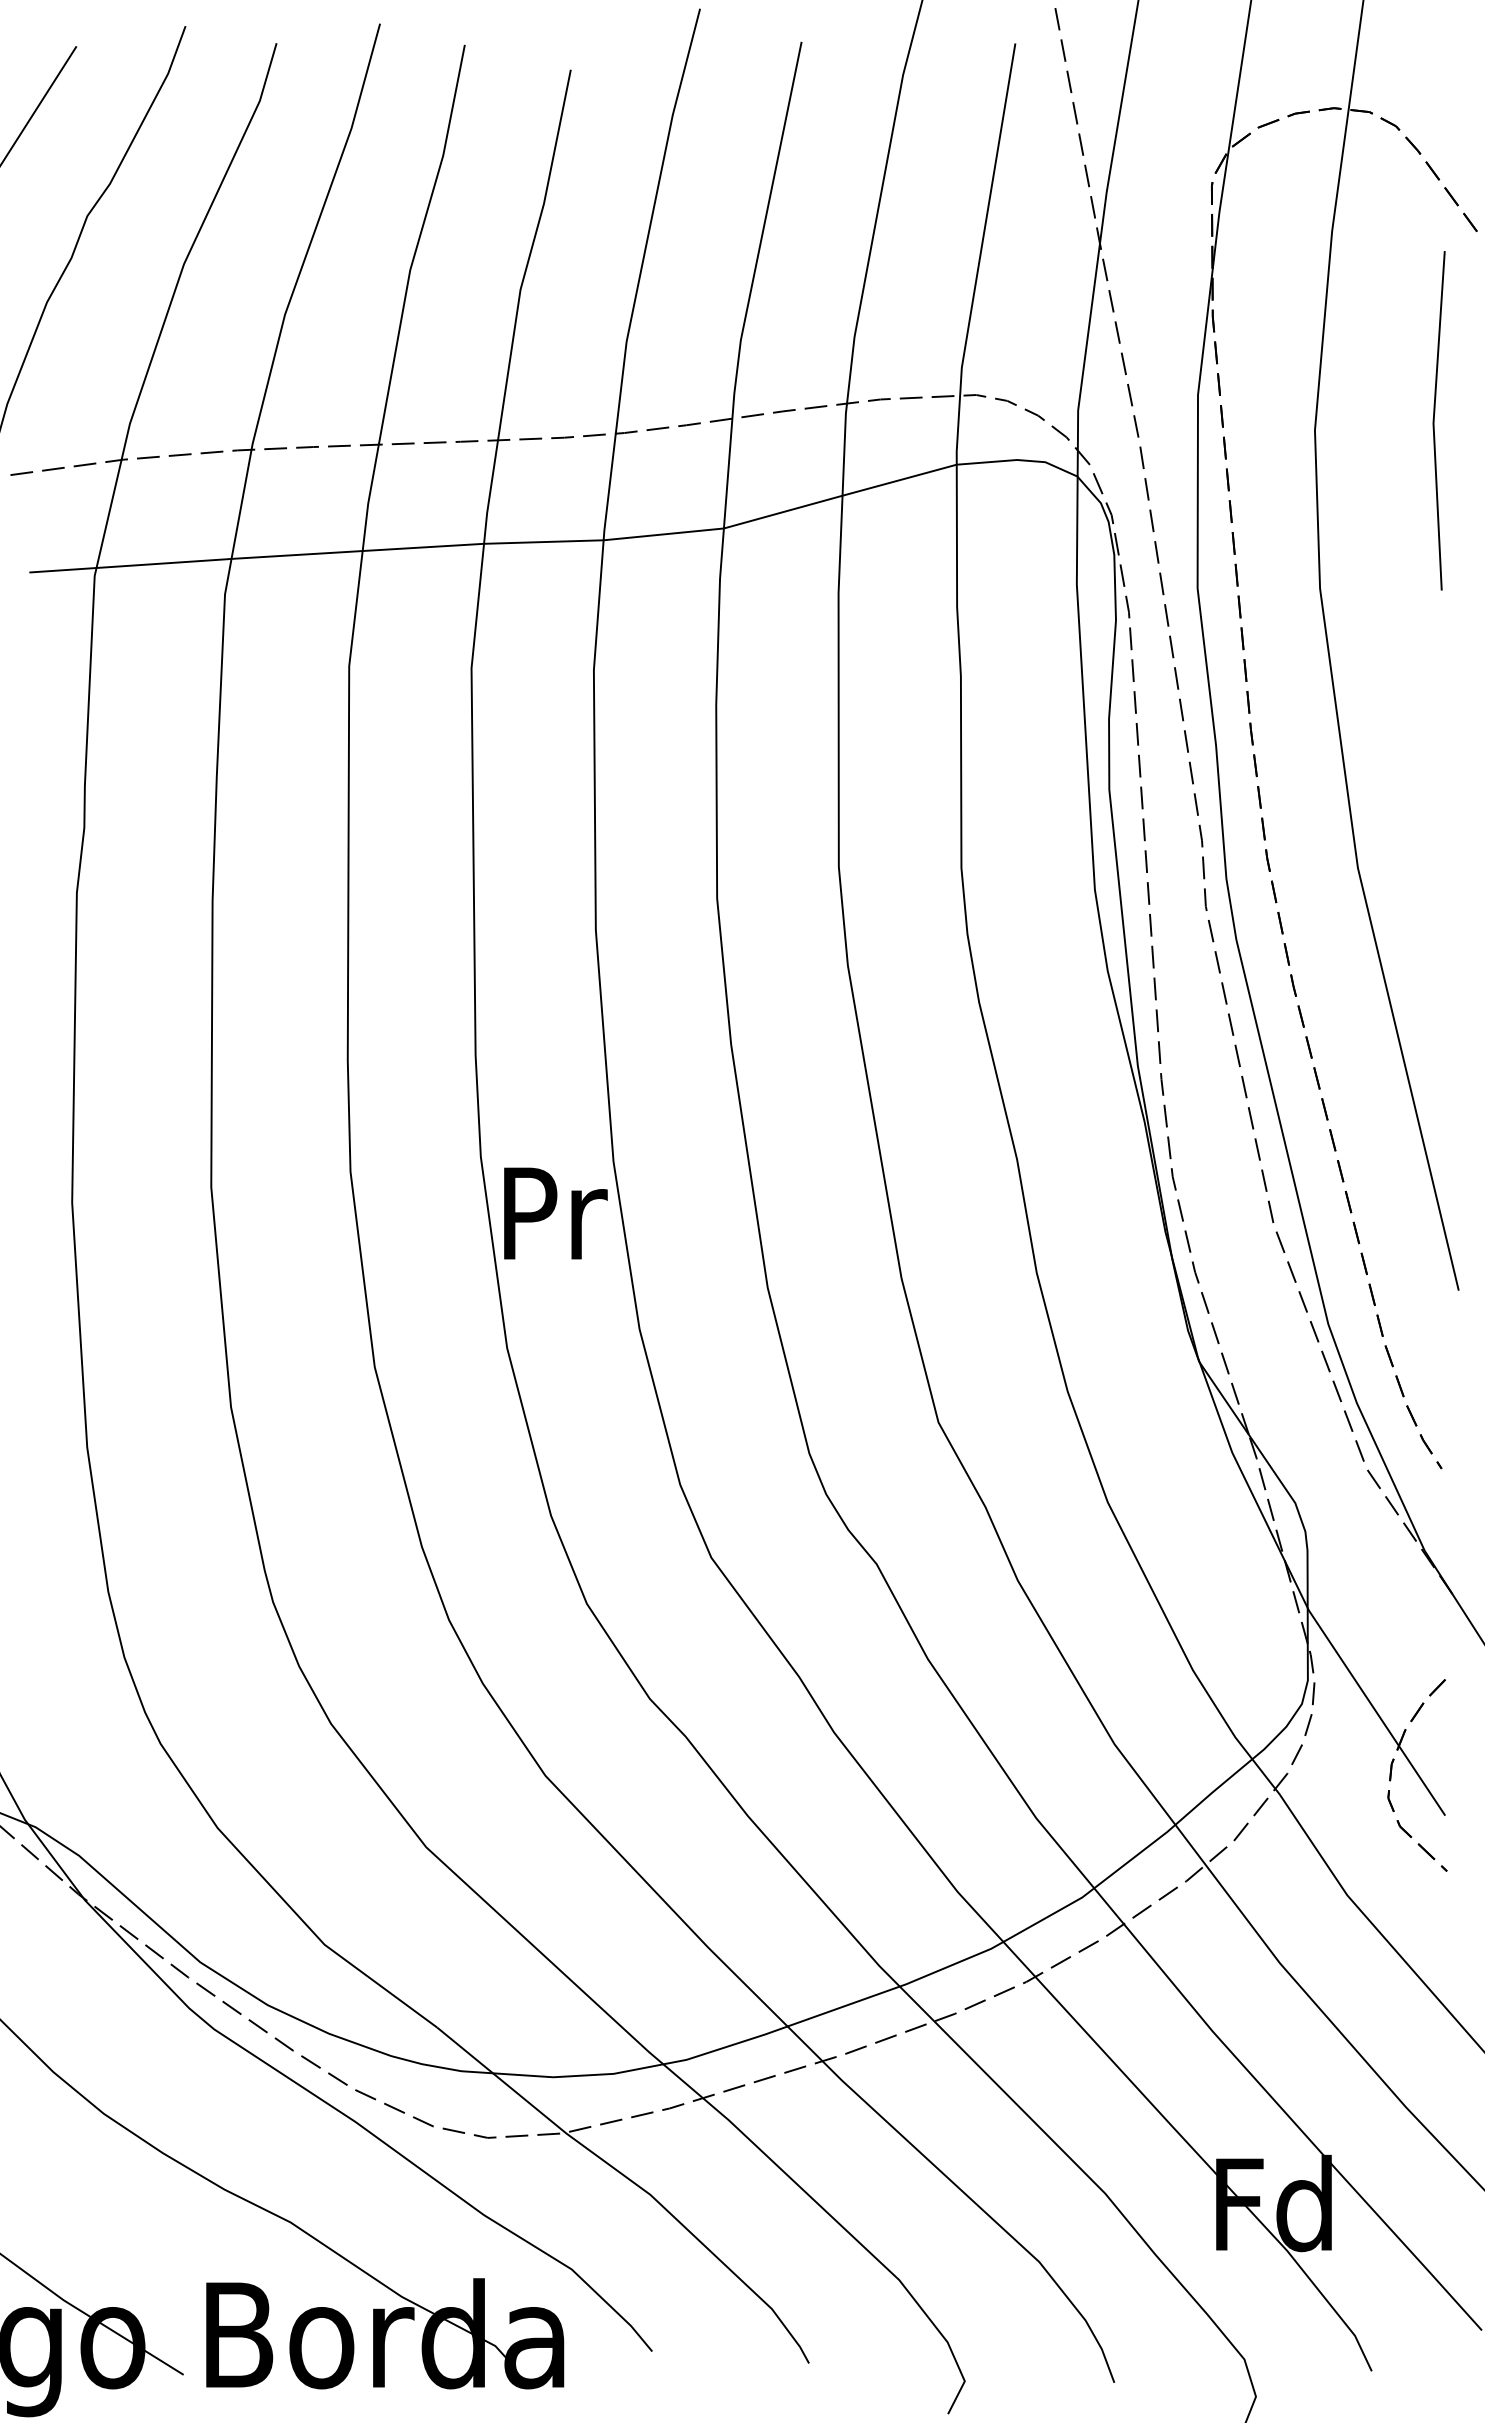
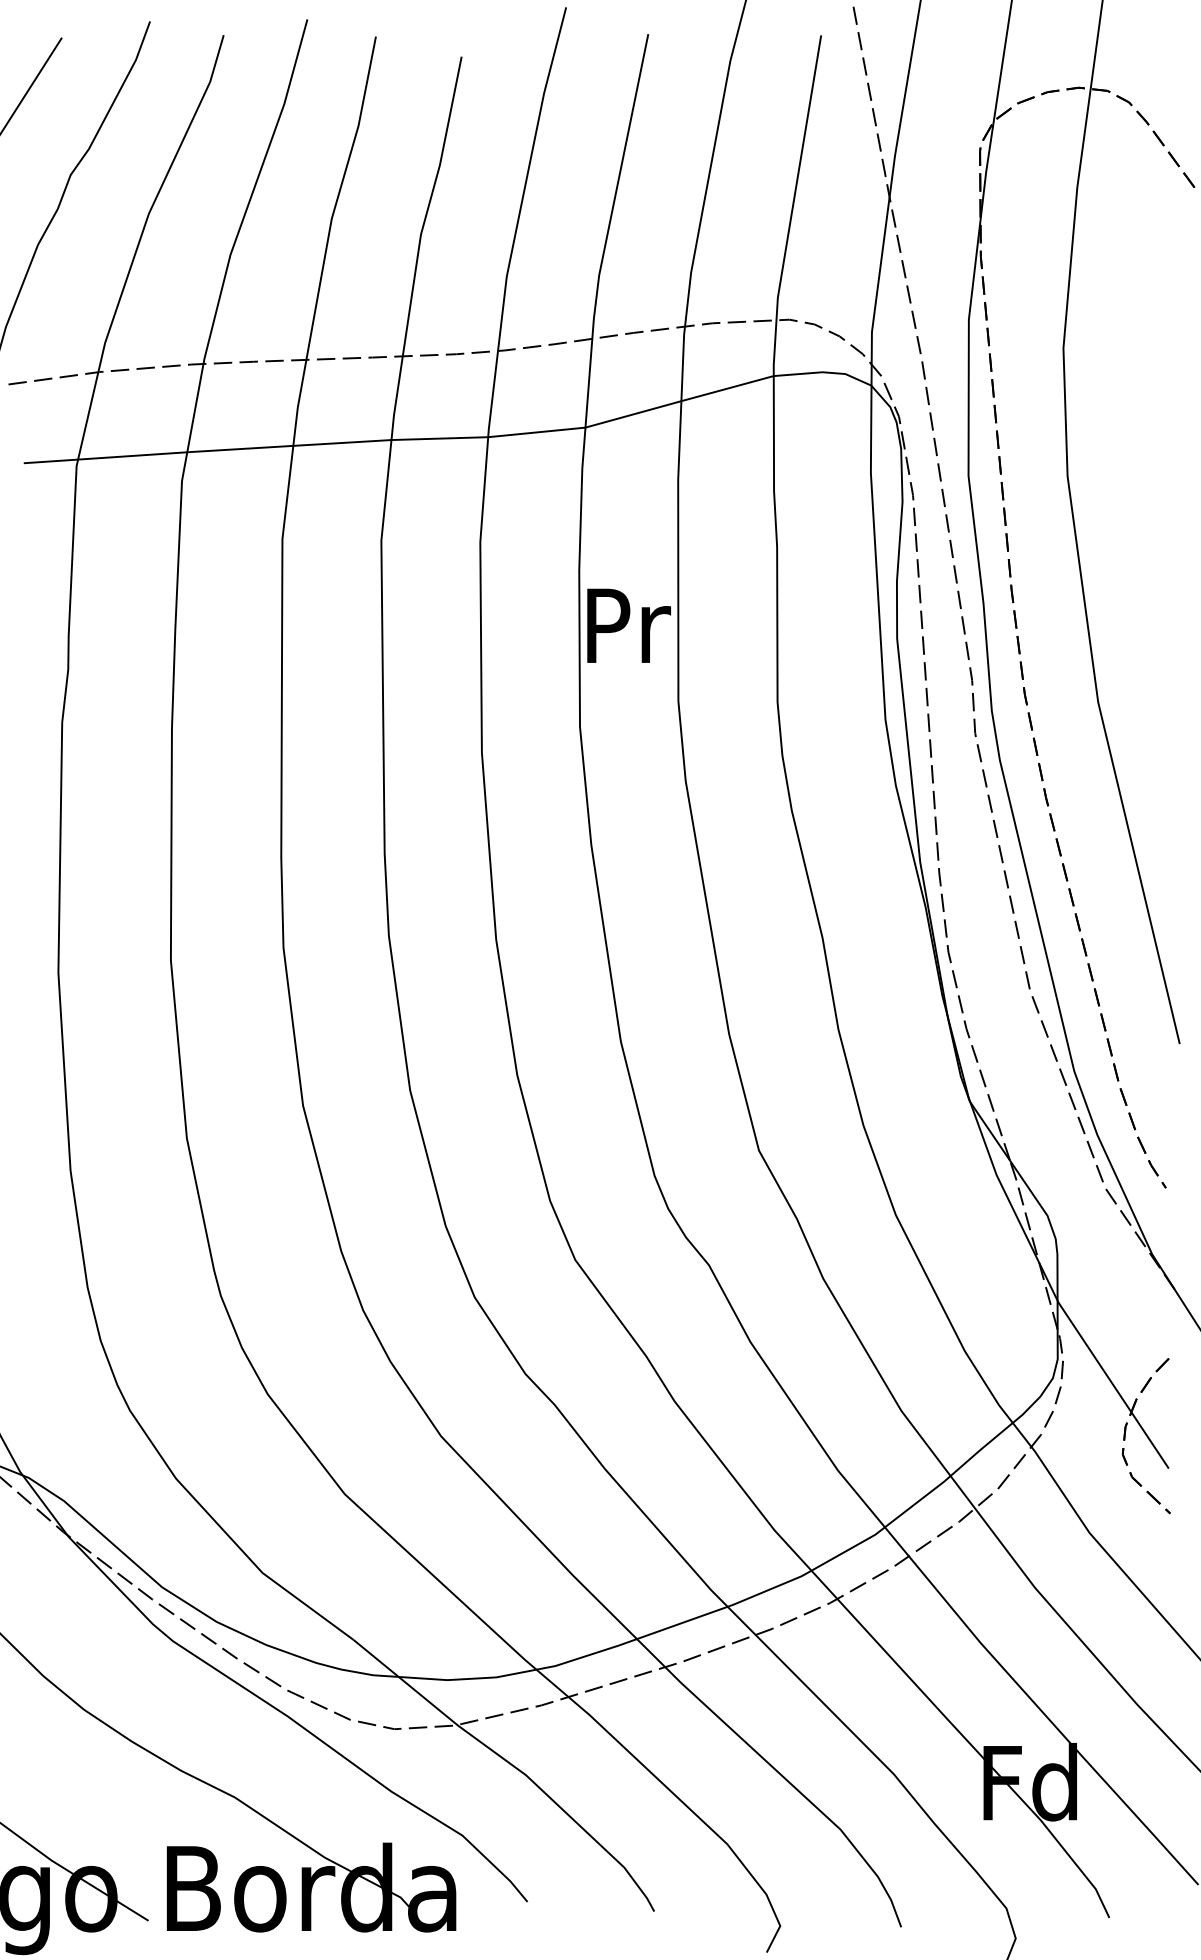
line: (1434, 420) -> (1160, 340), removed
text: (555, 1213) -> (628, 625), moved

